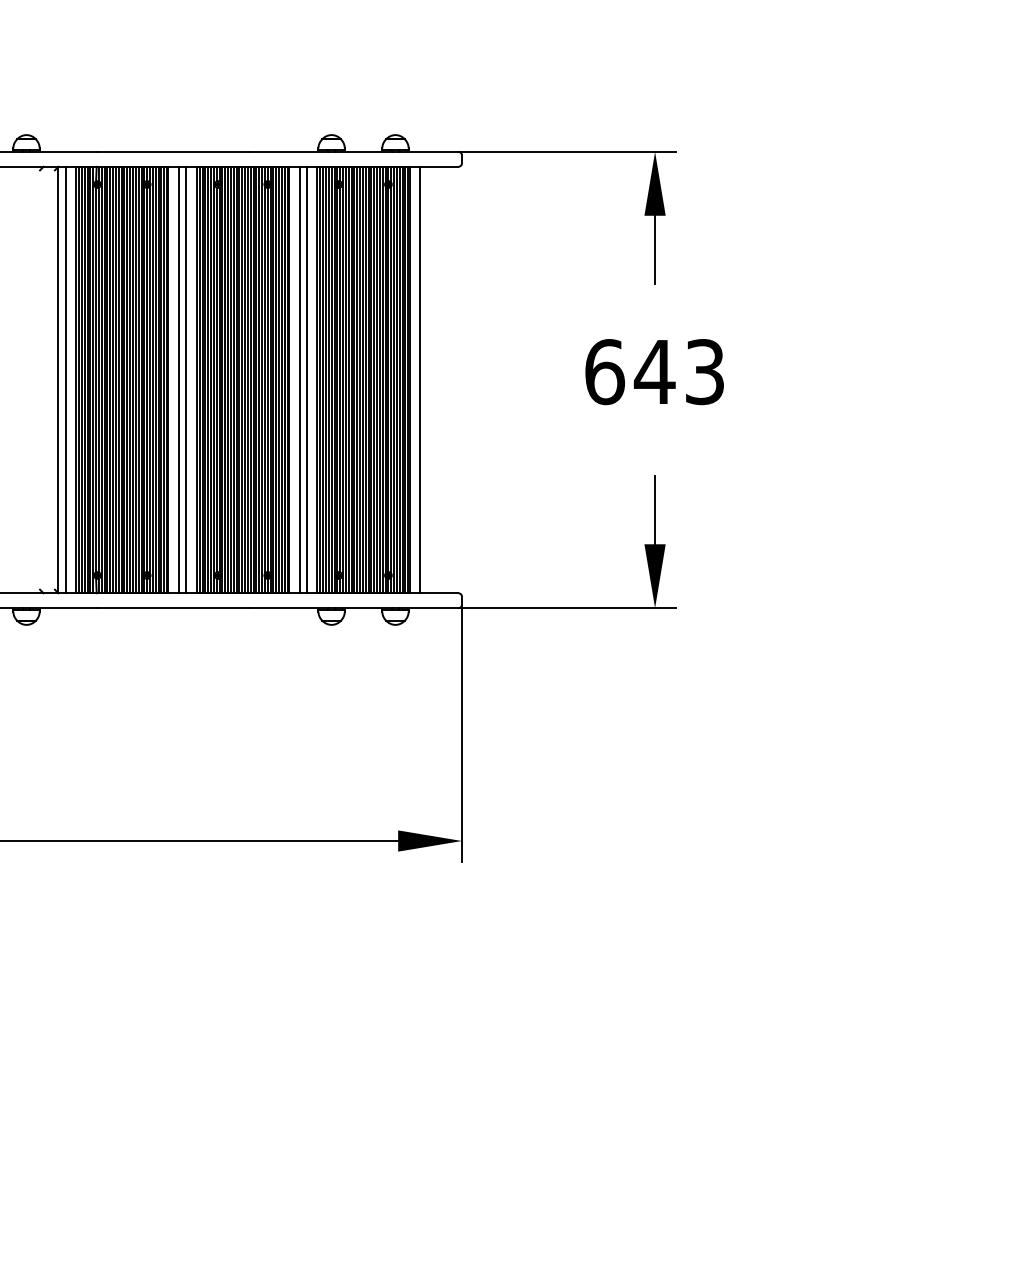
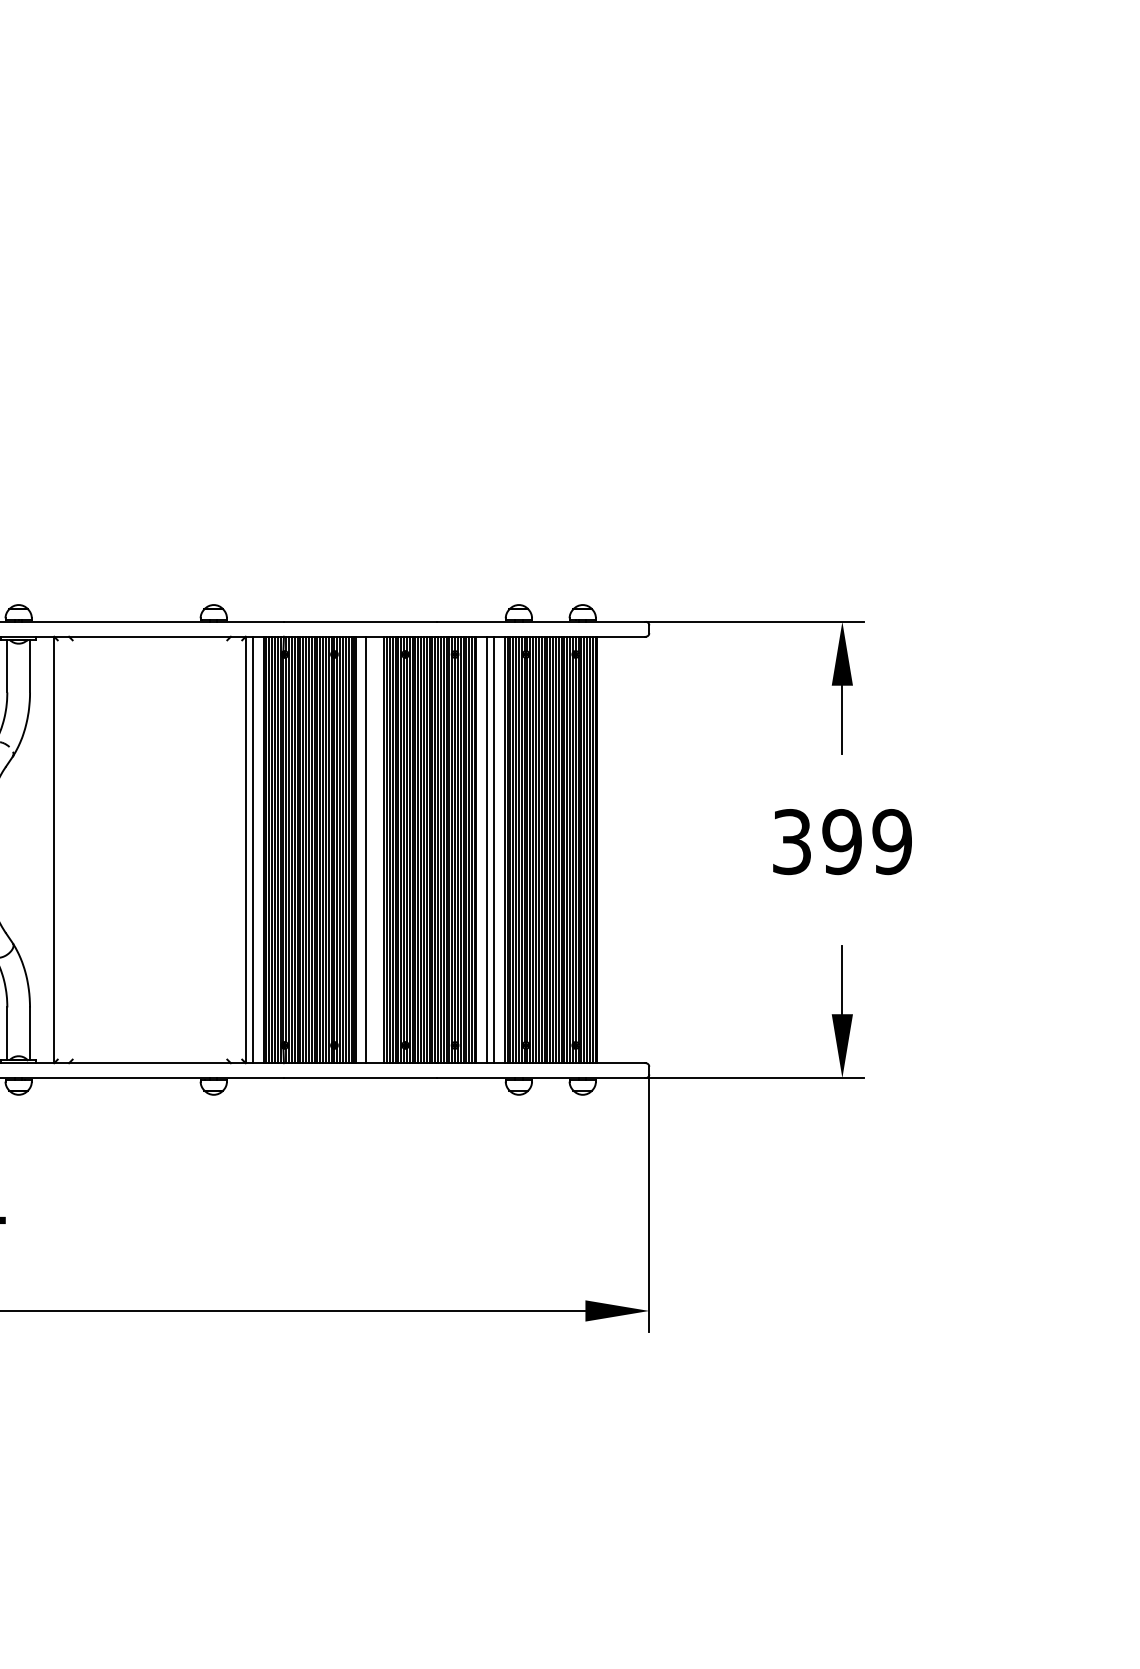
text: (654, 372) -> (841, 842), 643 -> 399
line: (186, 379) -> (373, 849), removed
line: (420, 379) -> (607, 849), removed

